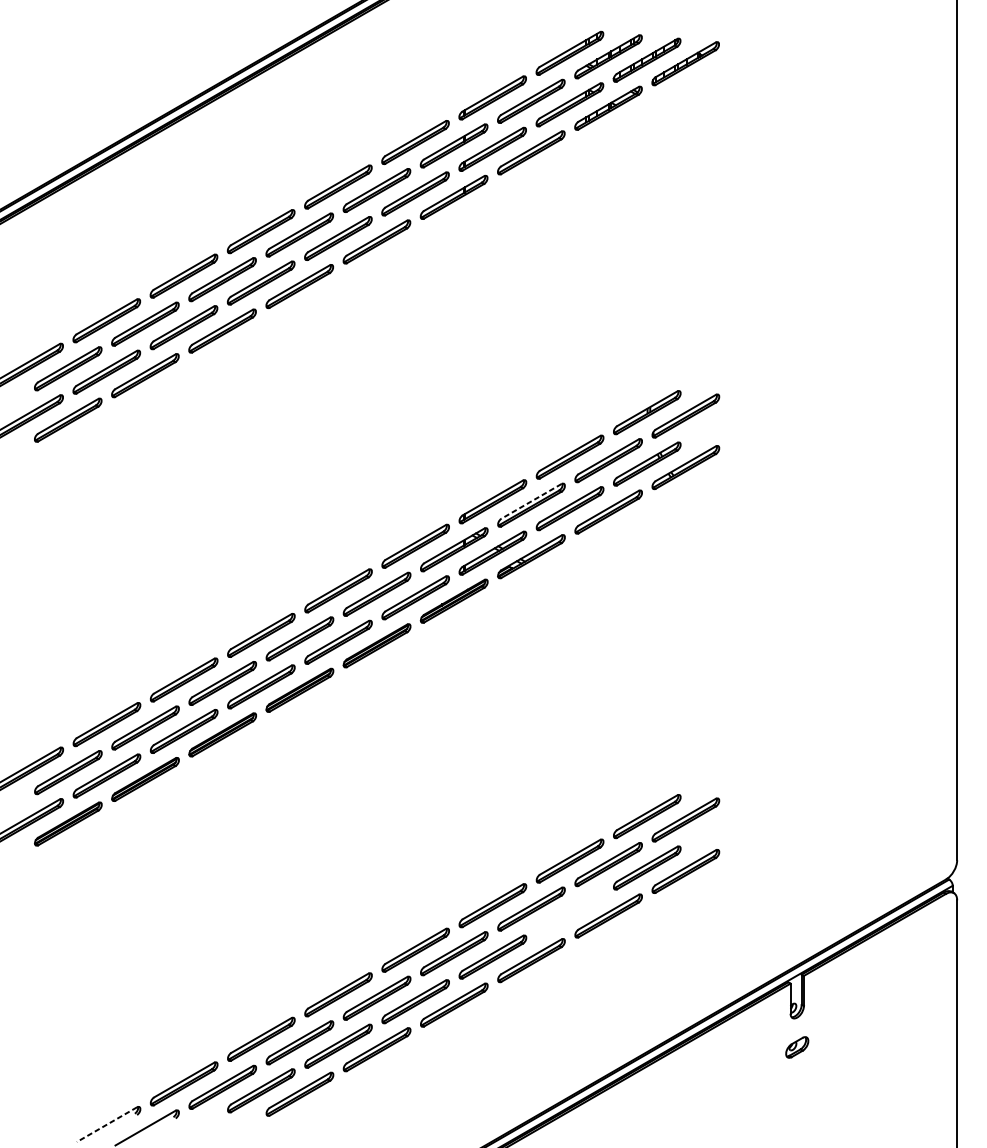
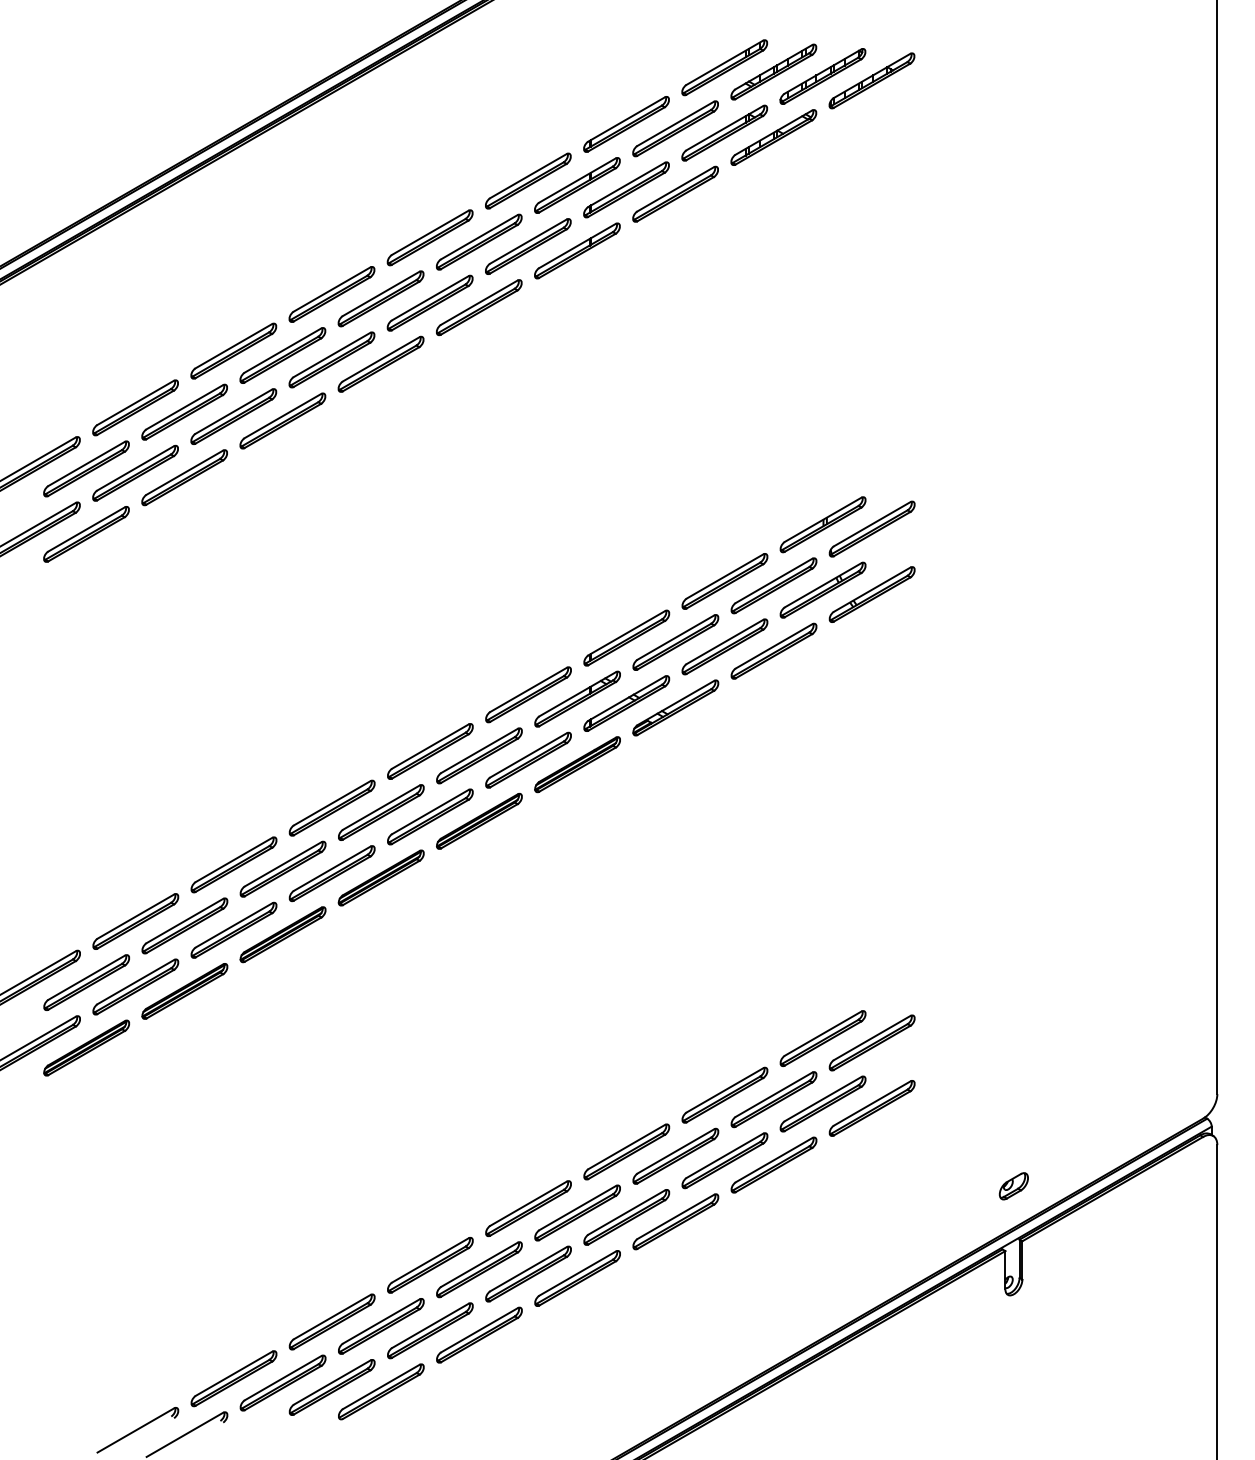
line: (531, 501) -> (675, 637), dashed -> solid
part: (569, 912) -> (724, 1160), added
part: (796, 1047) -> (1013, 1186), moved
line: (106, 1124) -> (135, 1430), dashed -> solid

